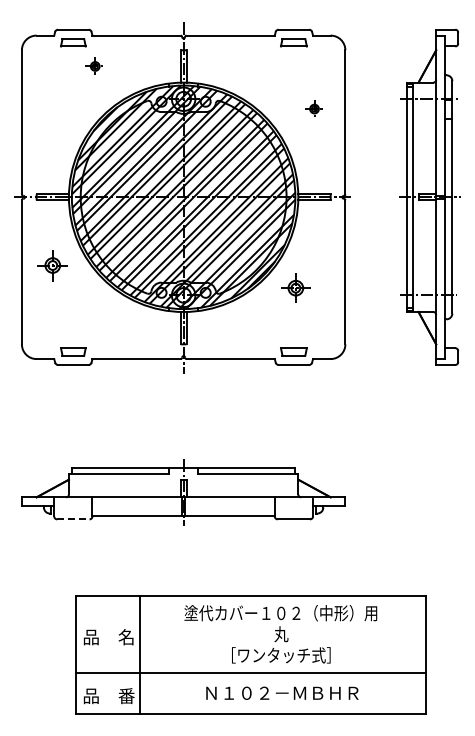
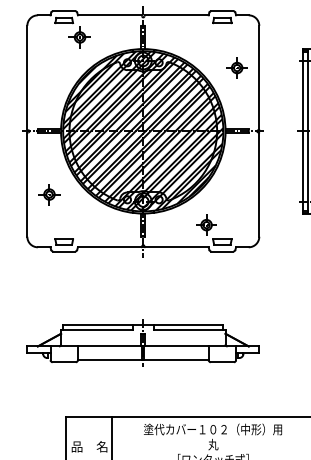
part: (94, 66) -> (79, 37), size x1.67
part: (314, 108) -> (237, 67), size x1.67
part: (52, 265) -> (49, 194), moved
part: (295, 287) -> (206, 224), moved
line: (73, 519) -> (64, 362), dashed -> solid

